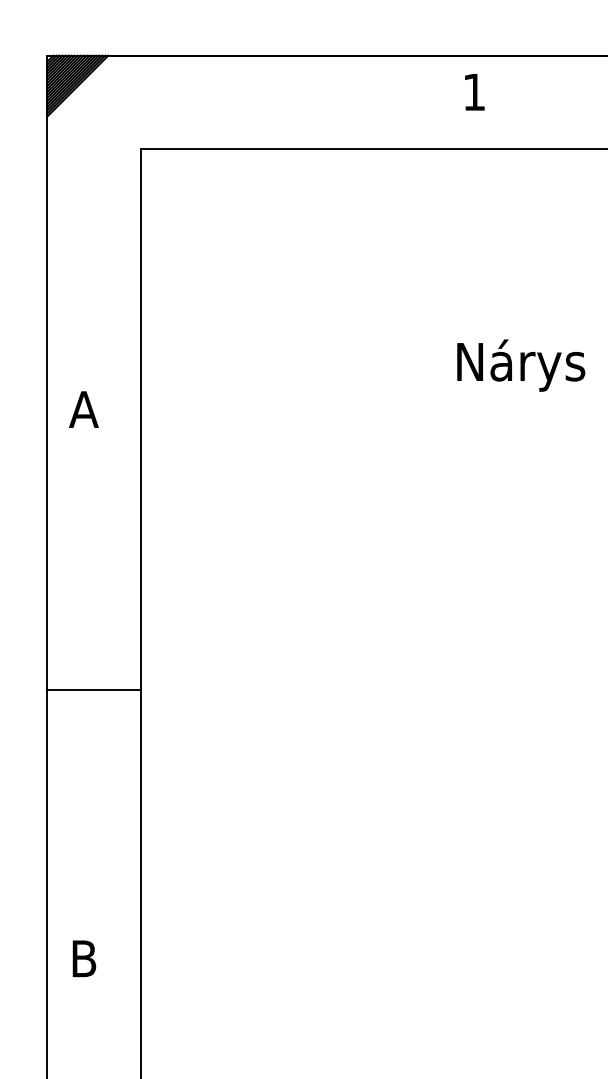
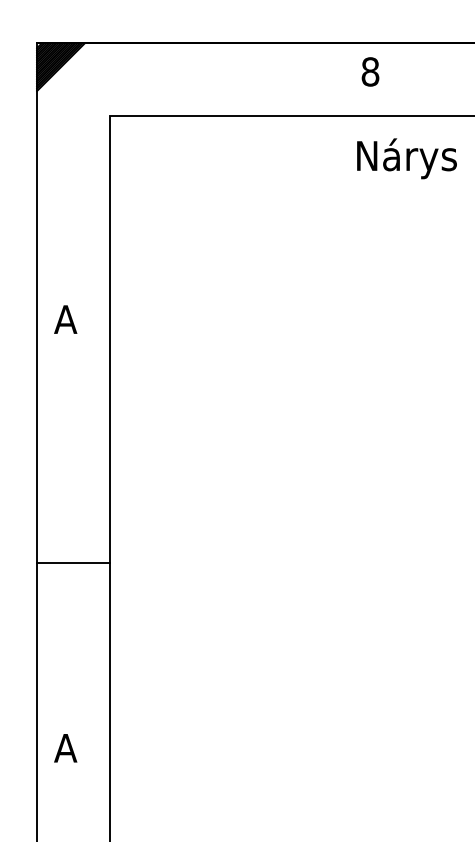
text: (474, 92) -> (370, 72), 1 -> 8
text: (521, 365) -> (407, 158), moved
line: (93, 690) -> (73, 563), moved
text: (83, 958) -> (65, 748), B -> A

